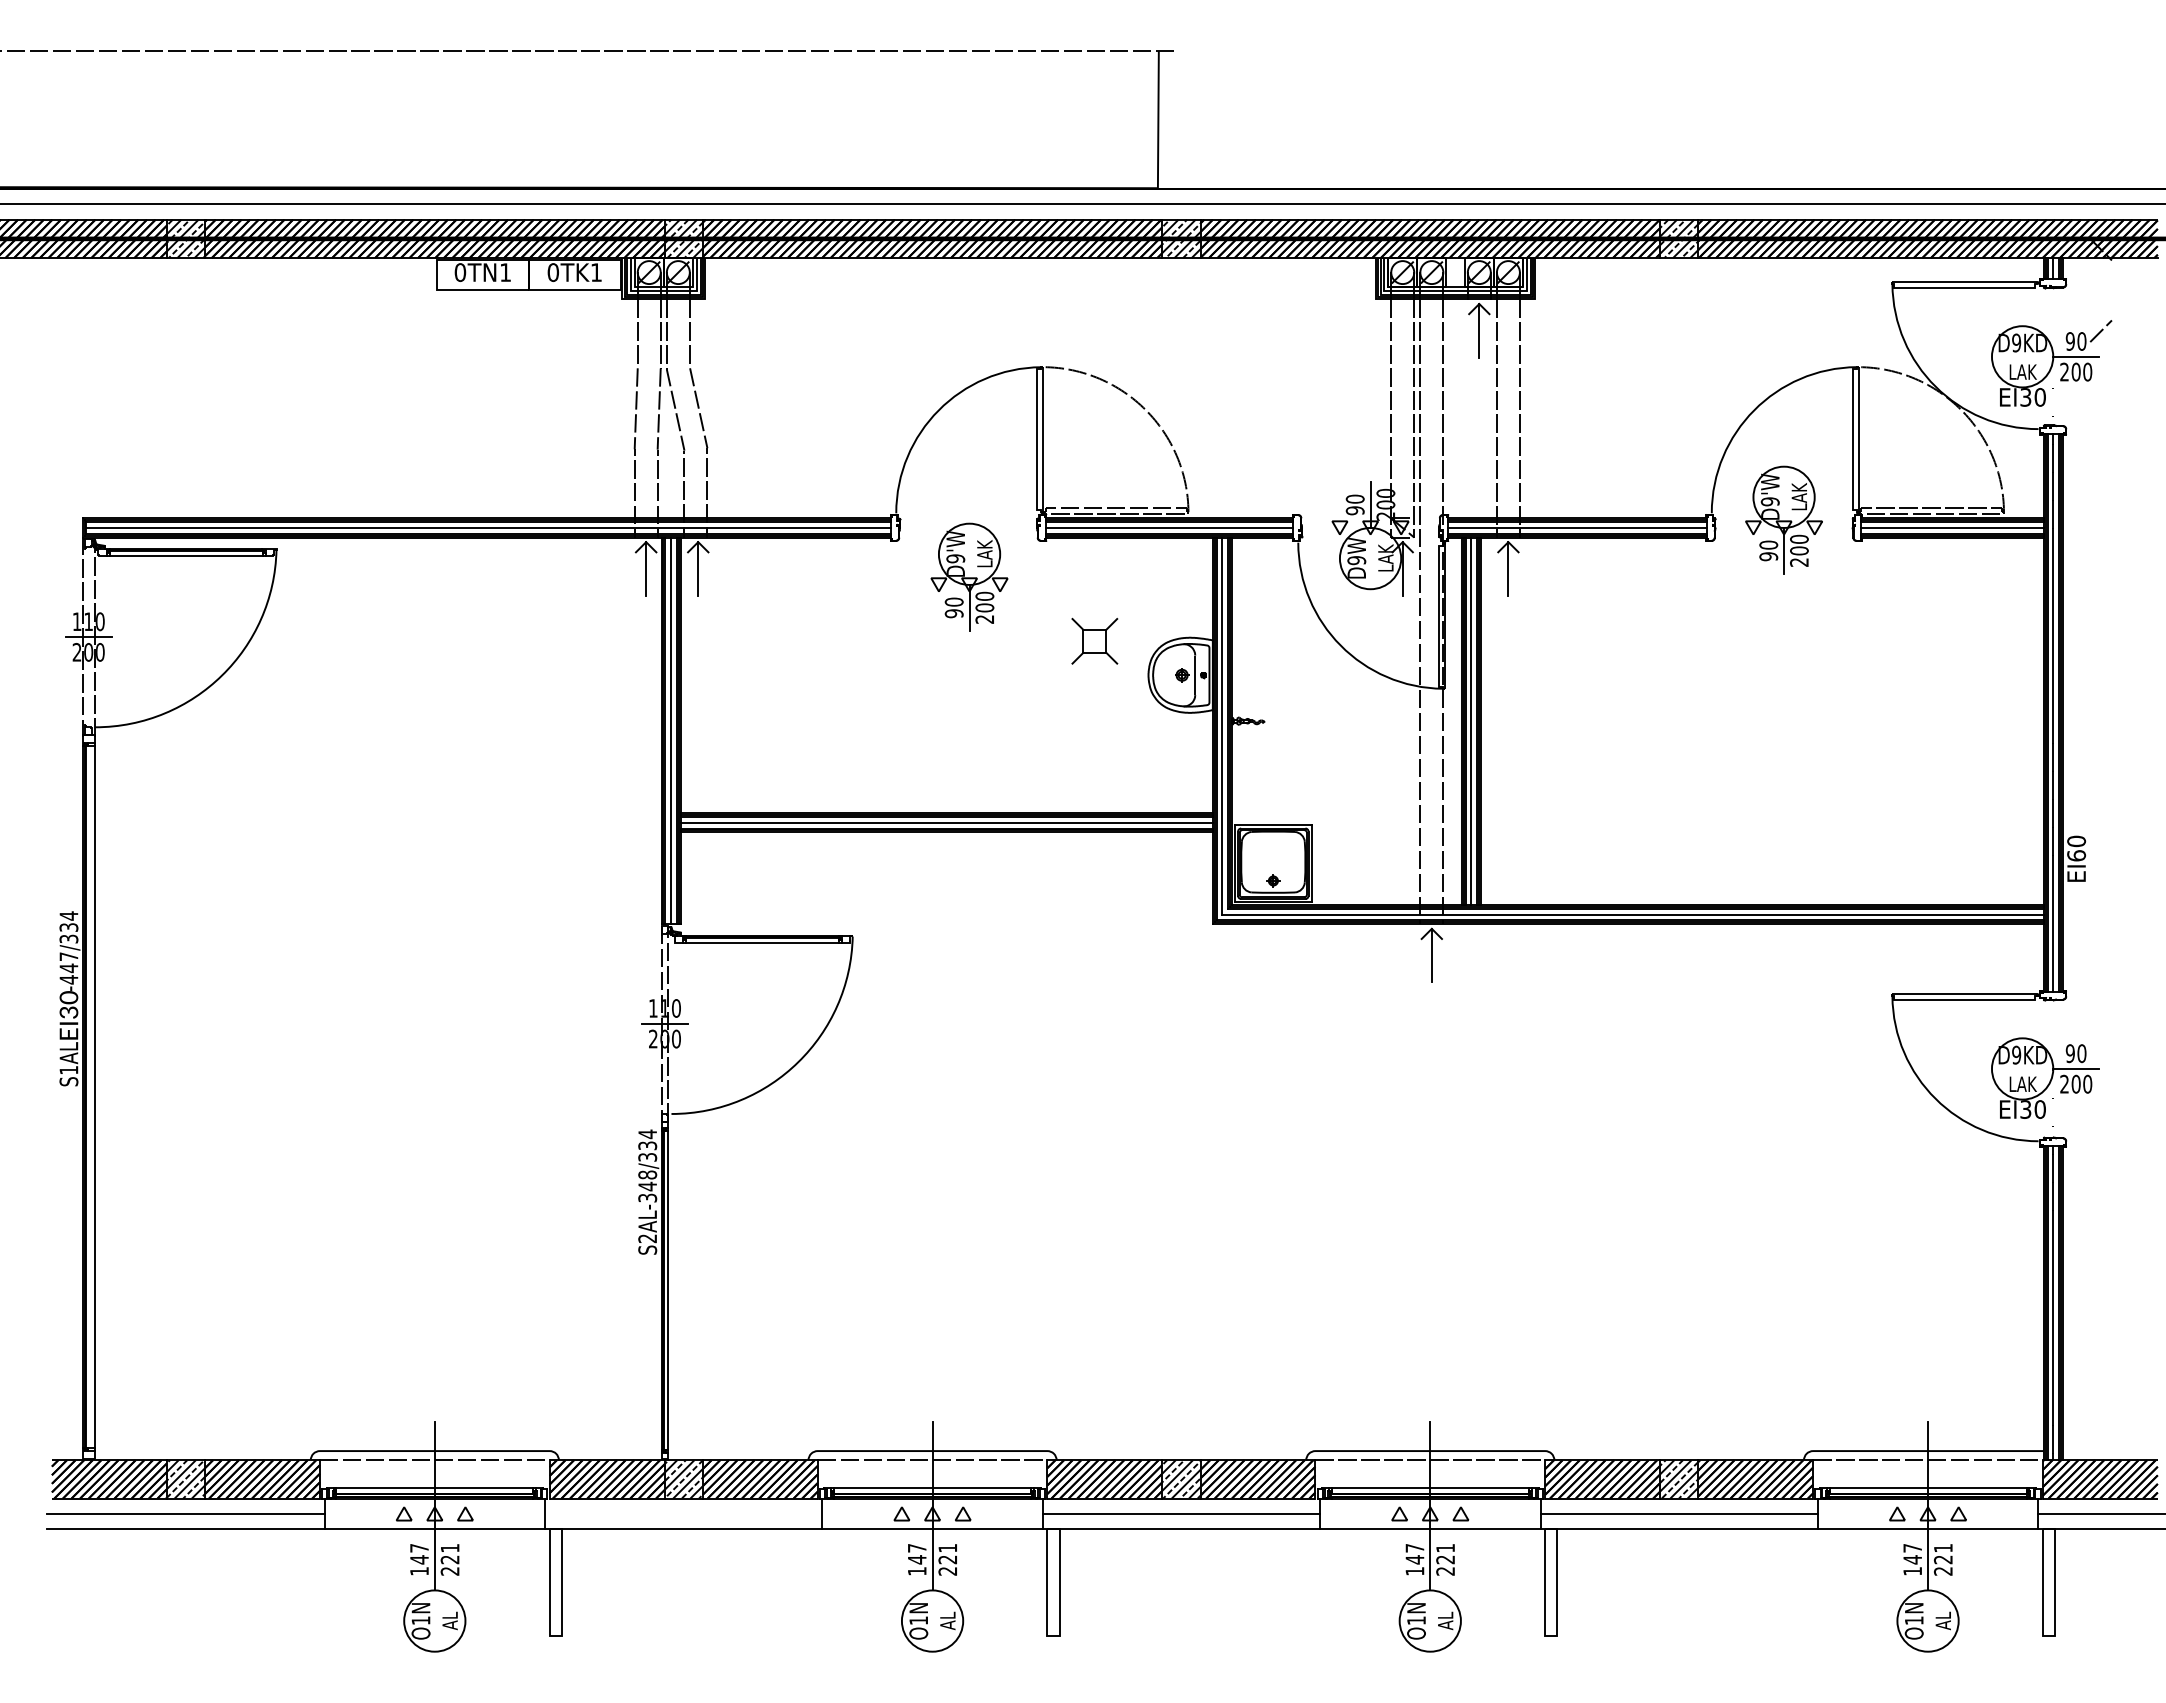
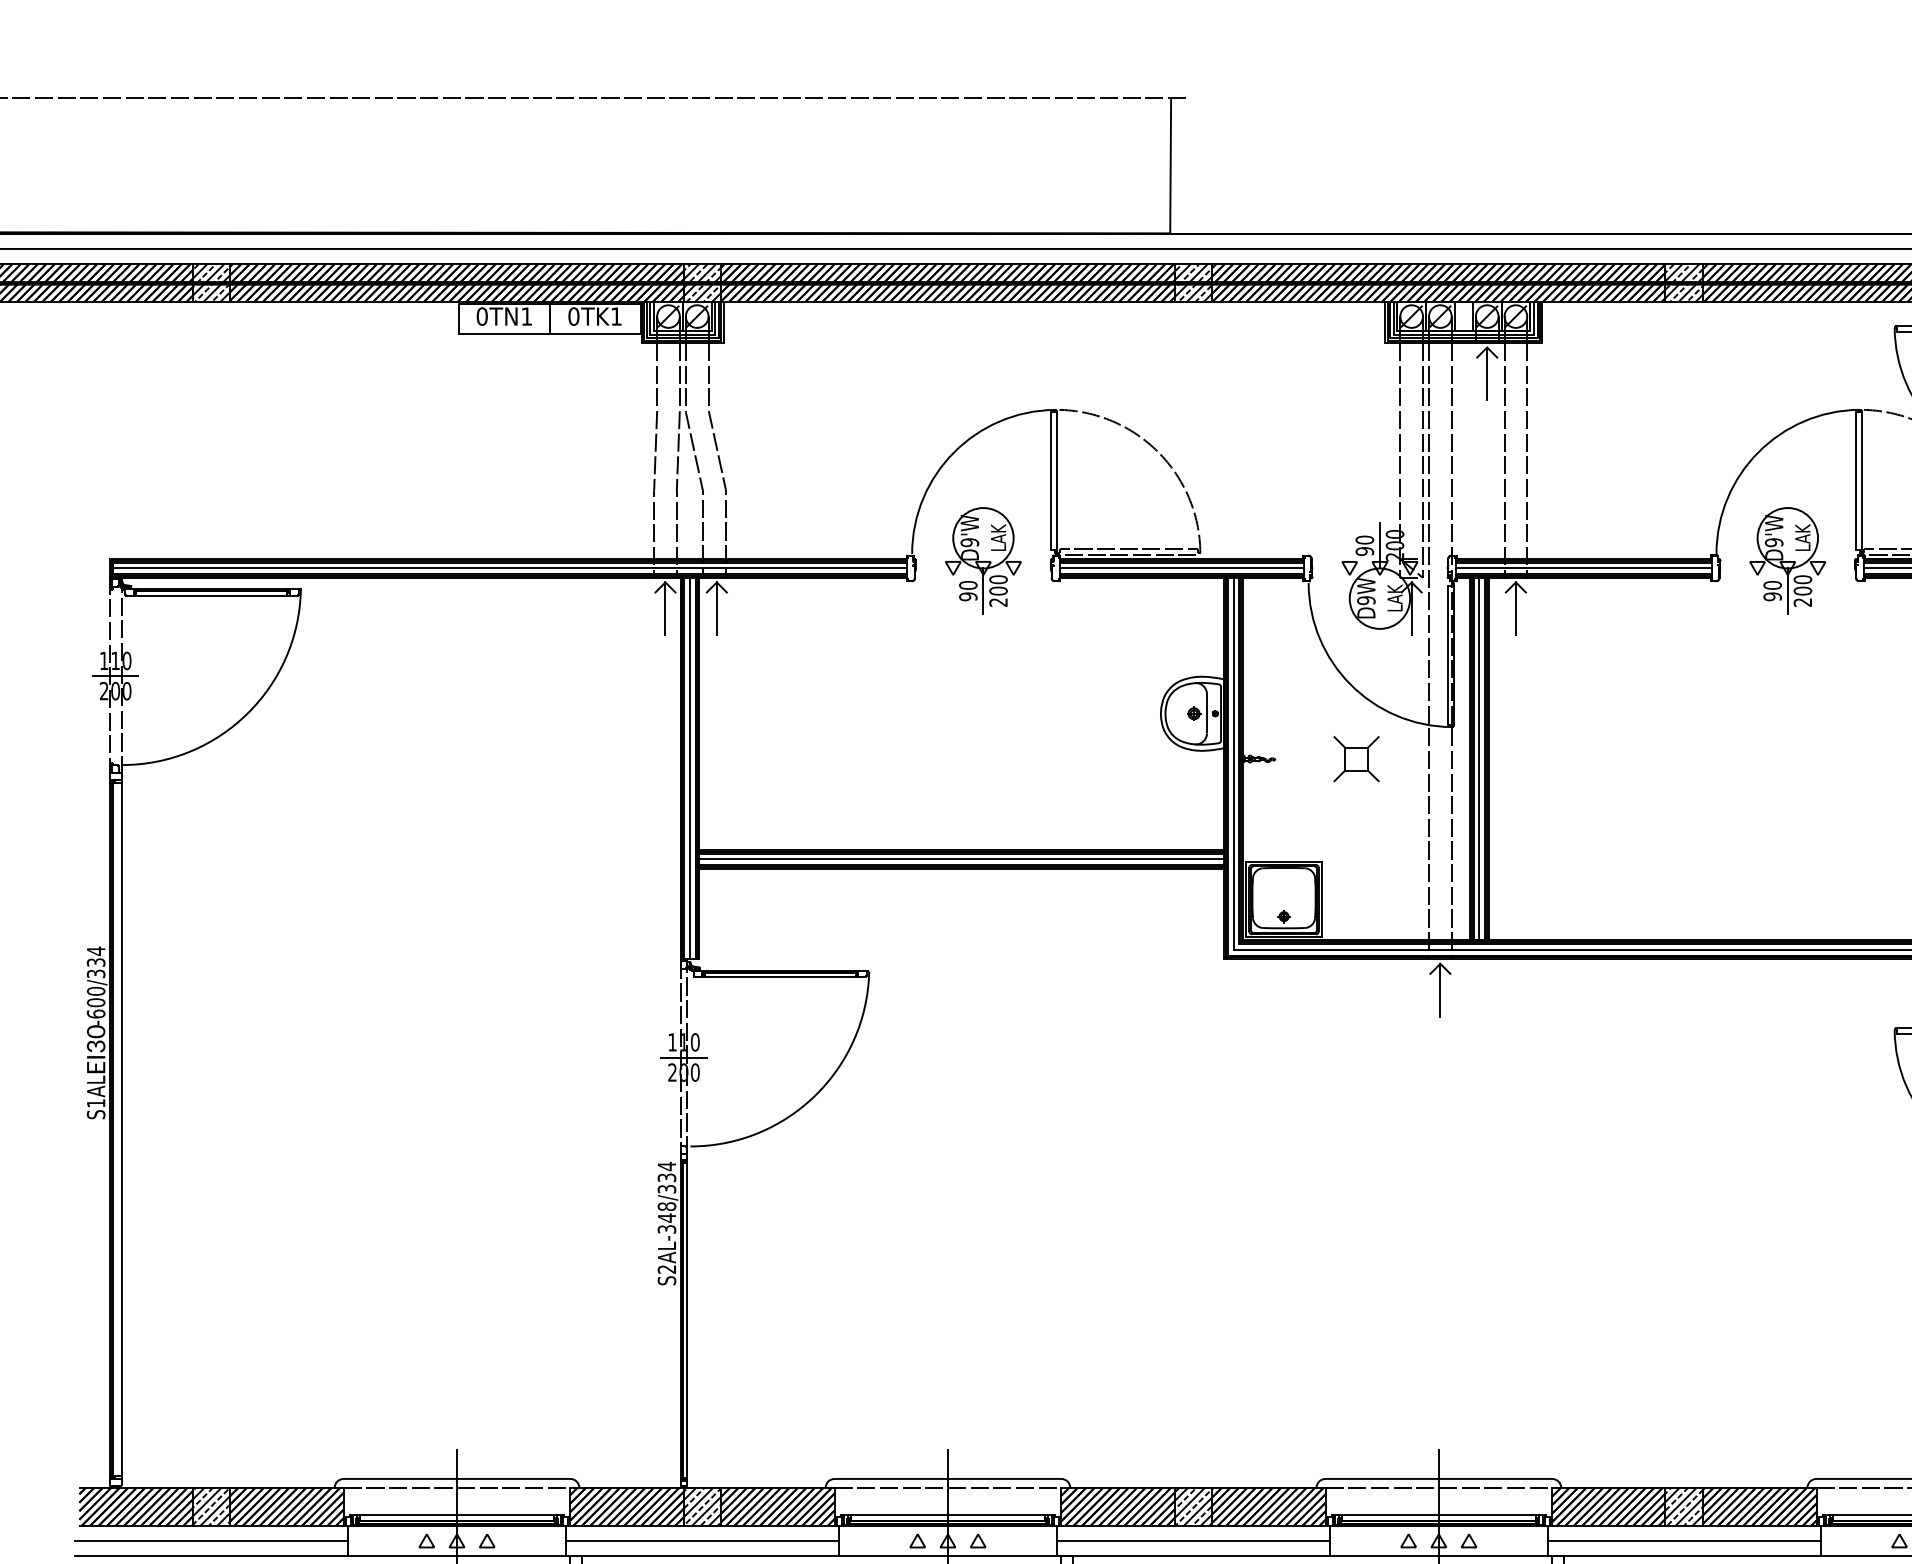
part: (969, 576) -> (983, 560), moved
part: (1094, 640) -> (1356, 758), moved
text: (68, 968) -> (95, 1002), -447/334 -> -600/334
line: (683, 1513) -> (702, 1540), added

